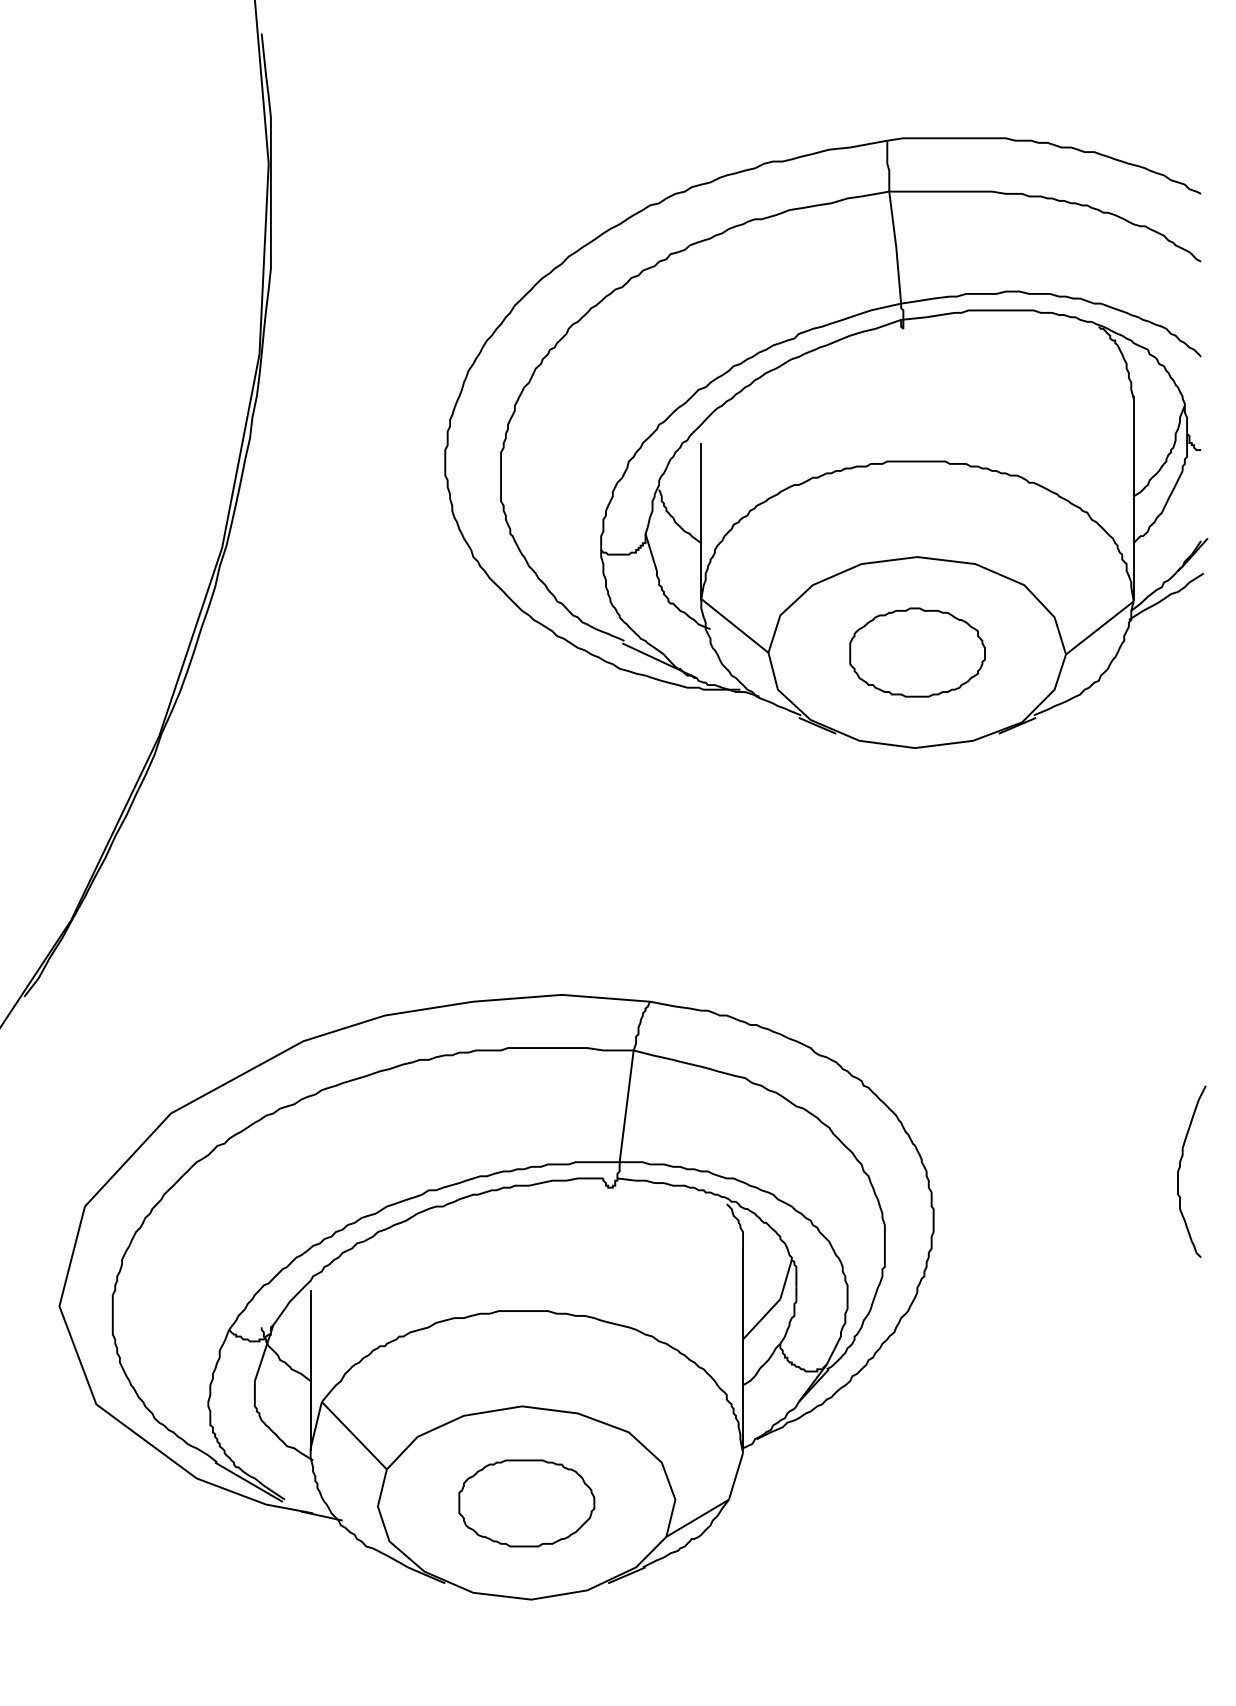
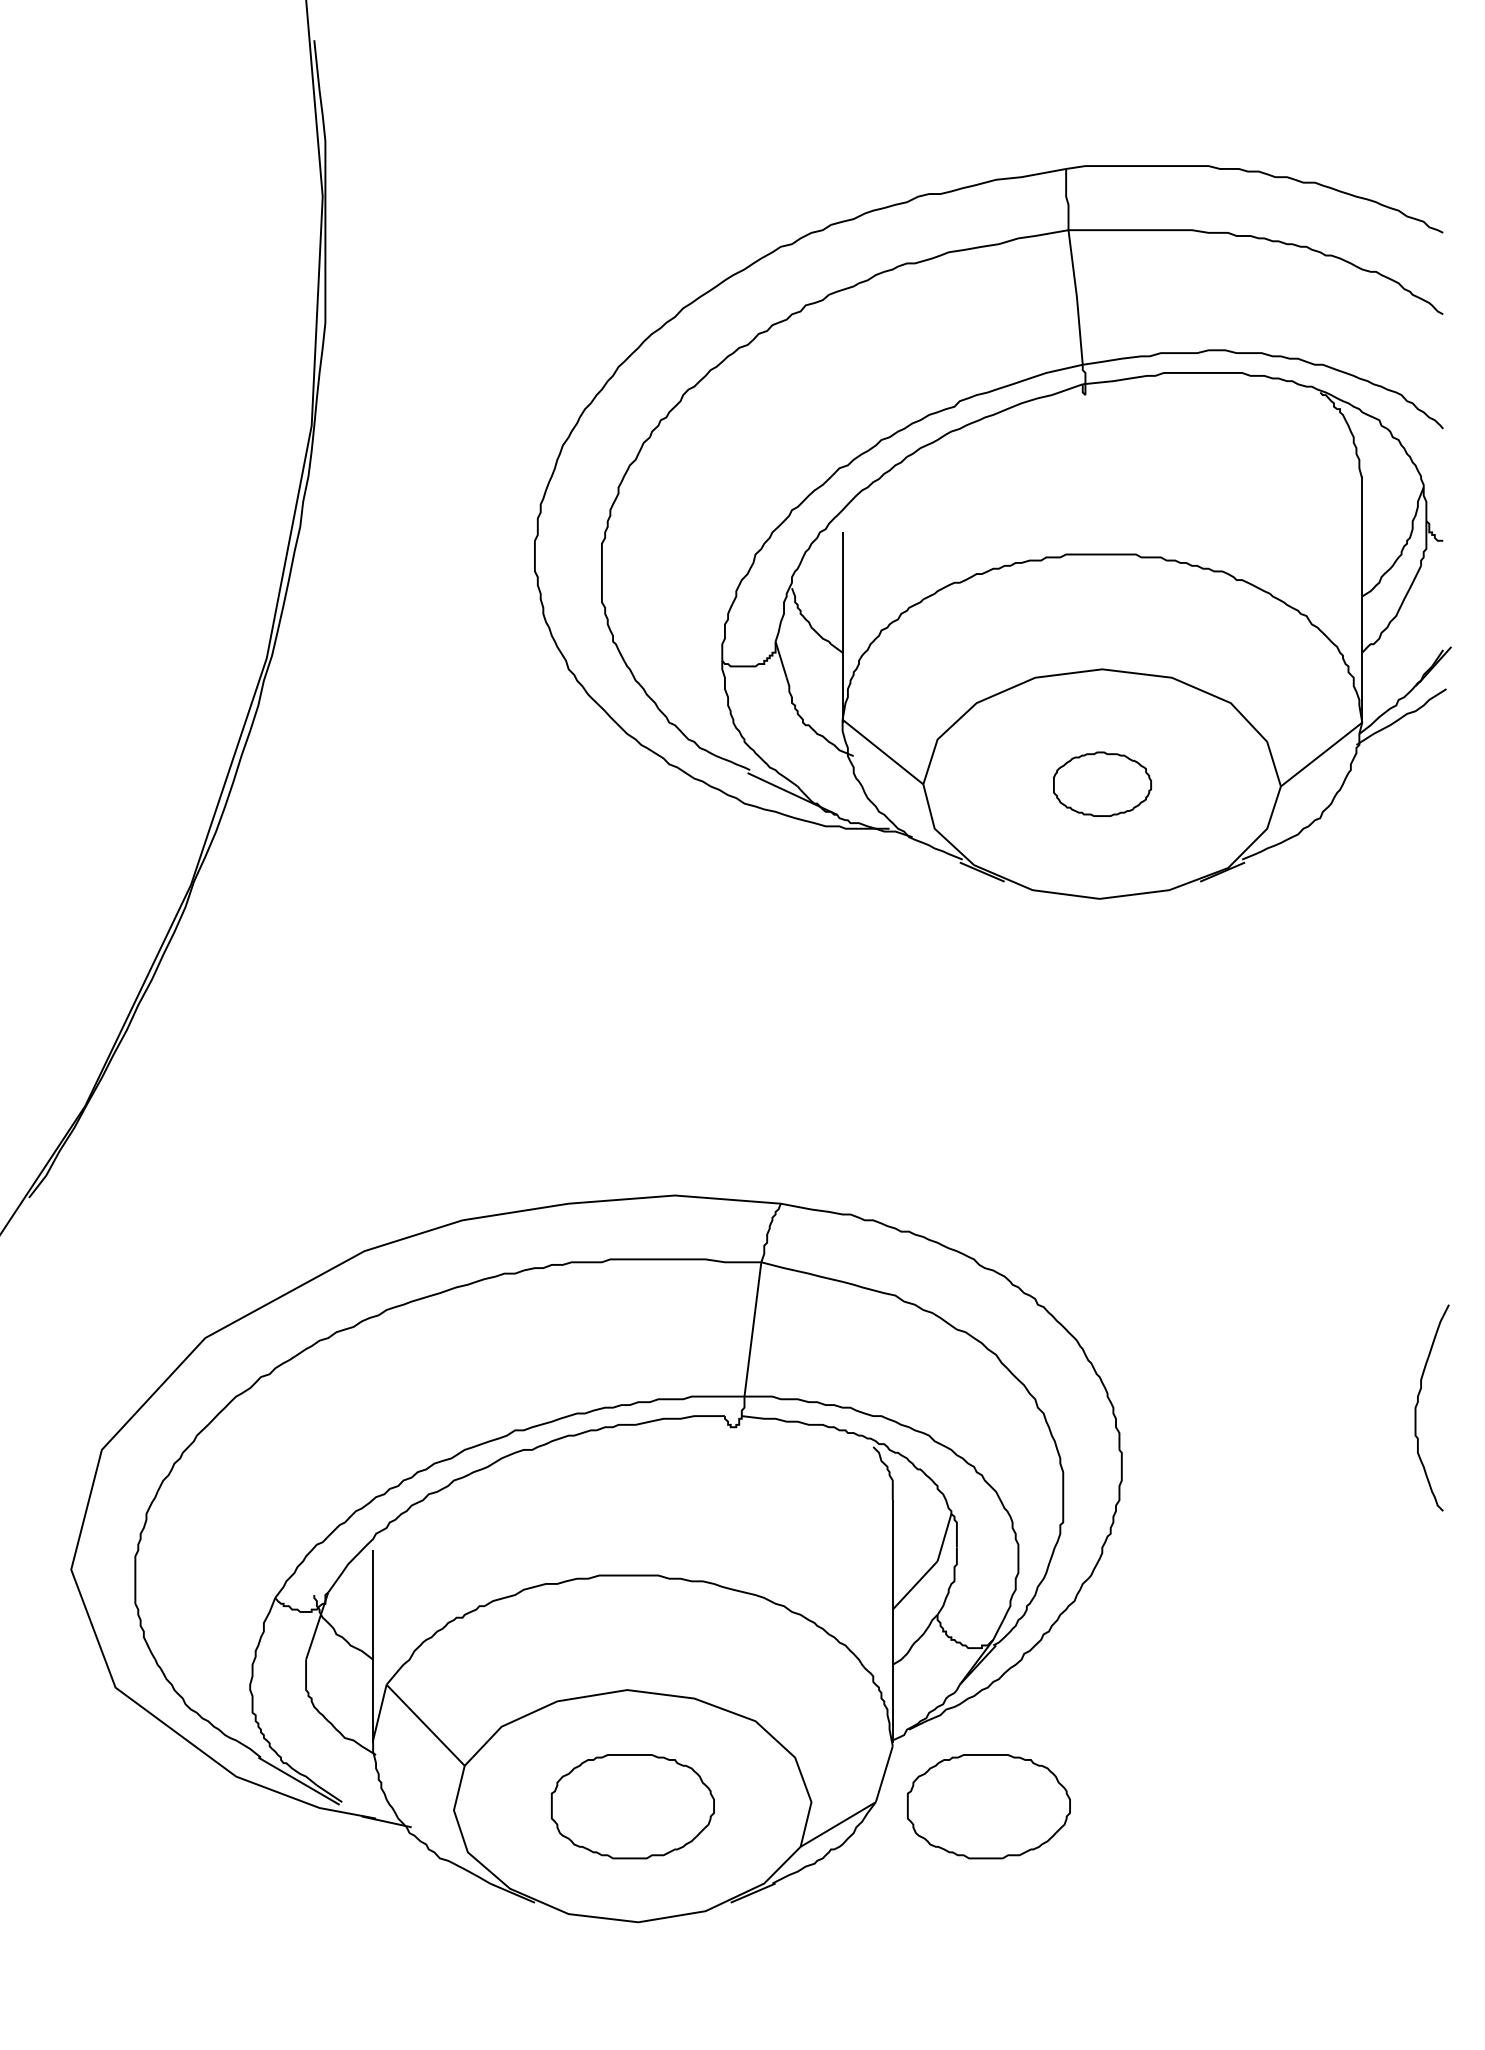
part: (917, 652) -> (1102, 784), size x0.6
part: (822, 1503) -> (988, 1806), added

